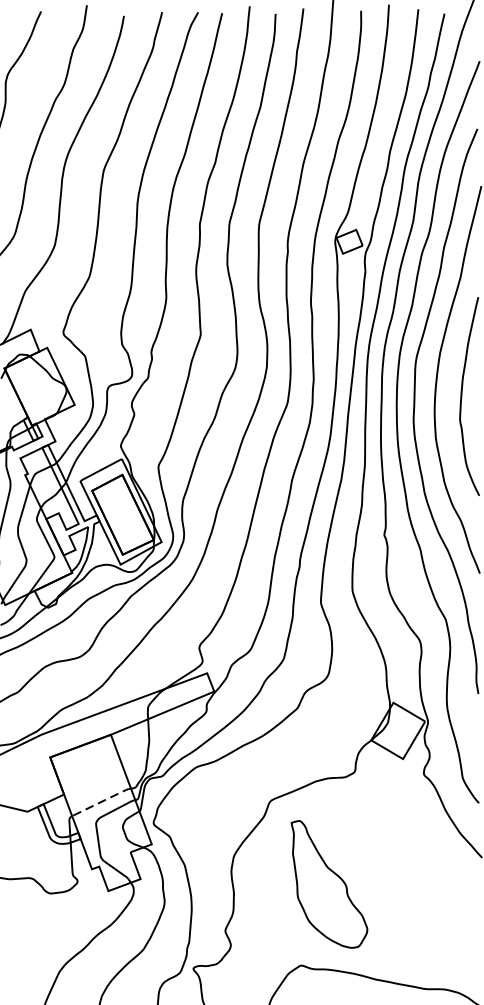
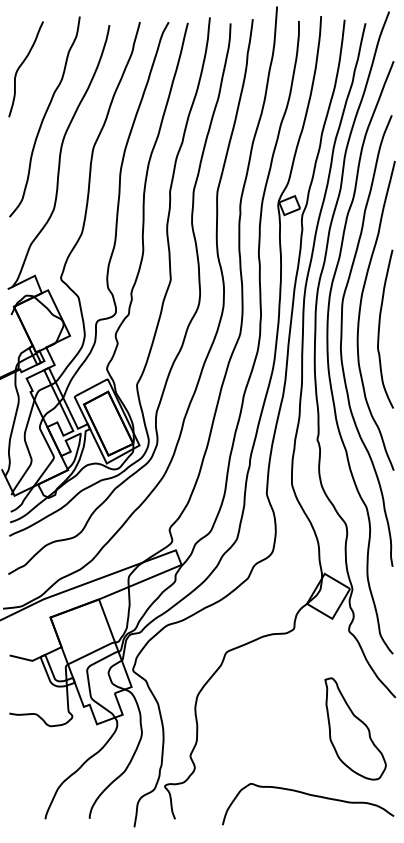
line: (104, 801) -> (93, 652), dashed -> solid
part: (329, 883) -> (355, 728), moved

